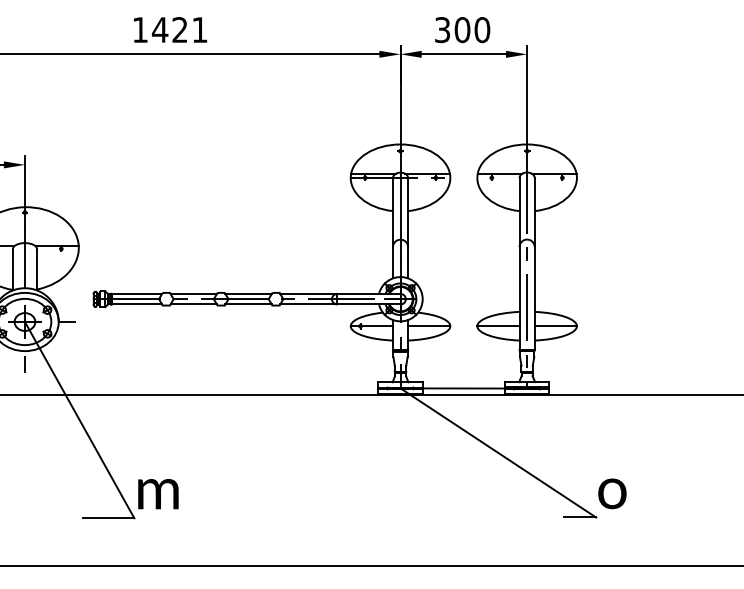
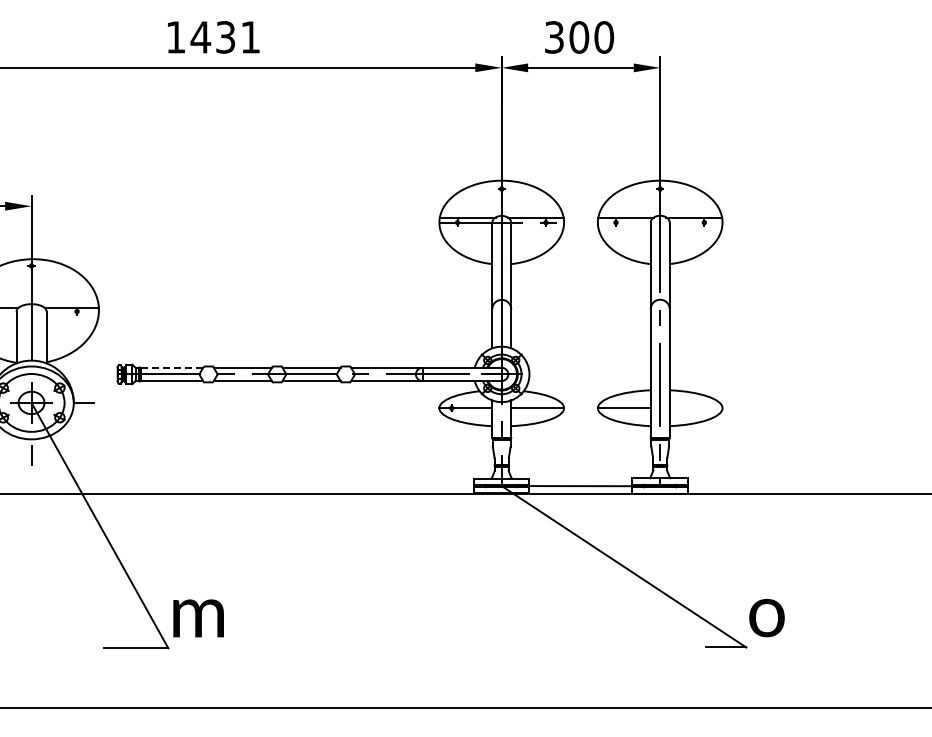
text: (179, 30) -> (225, 37), 1421 -> 1431
line: (137, 293) -> (172, 367), solid -> dashed
line: (555, 326) -> (695, 408), removed

